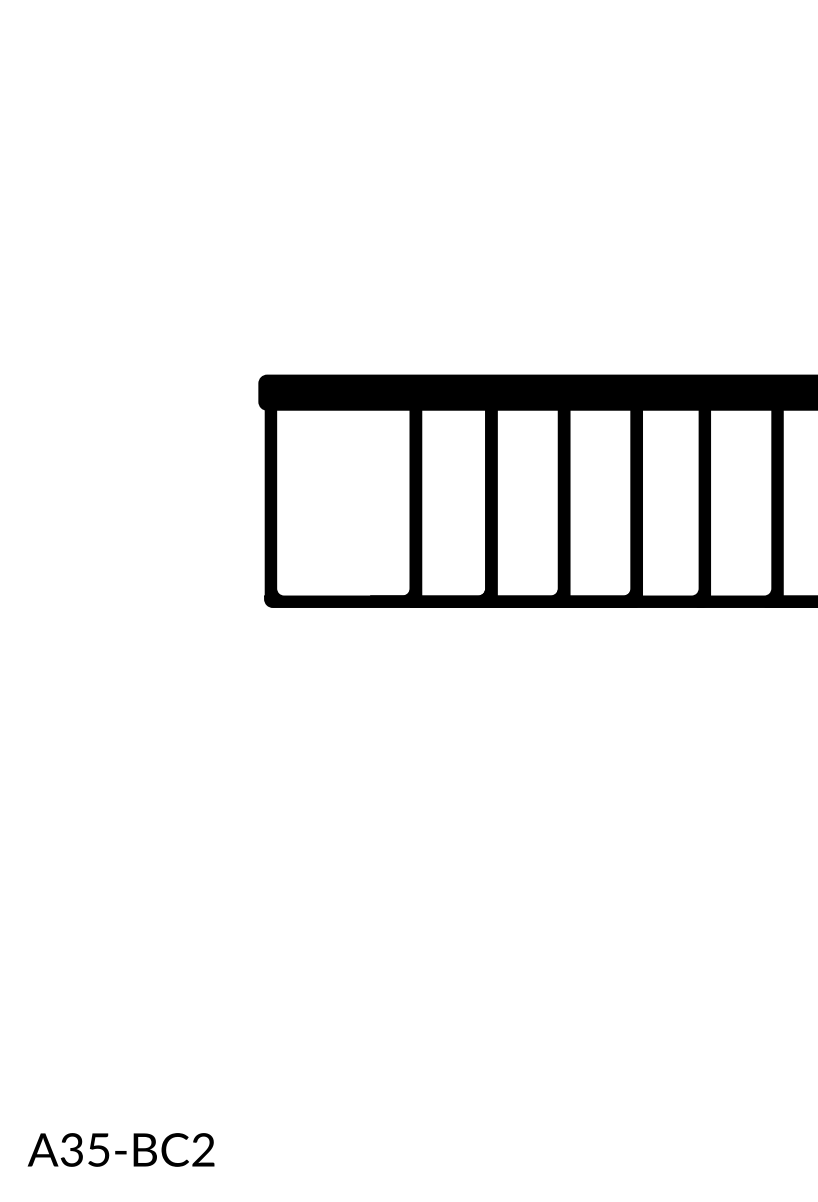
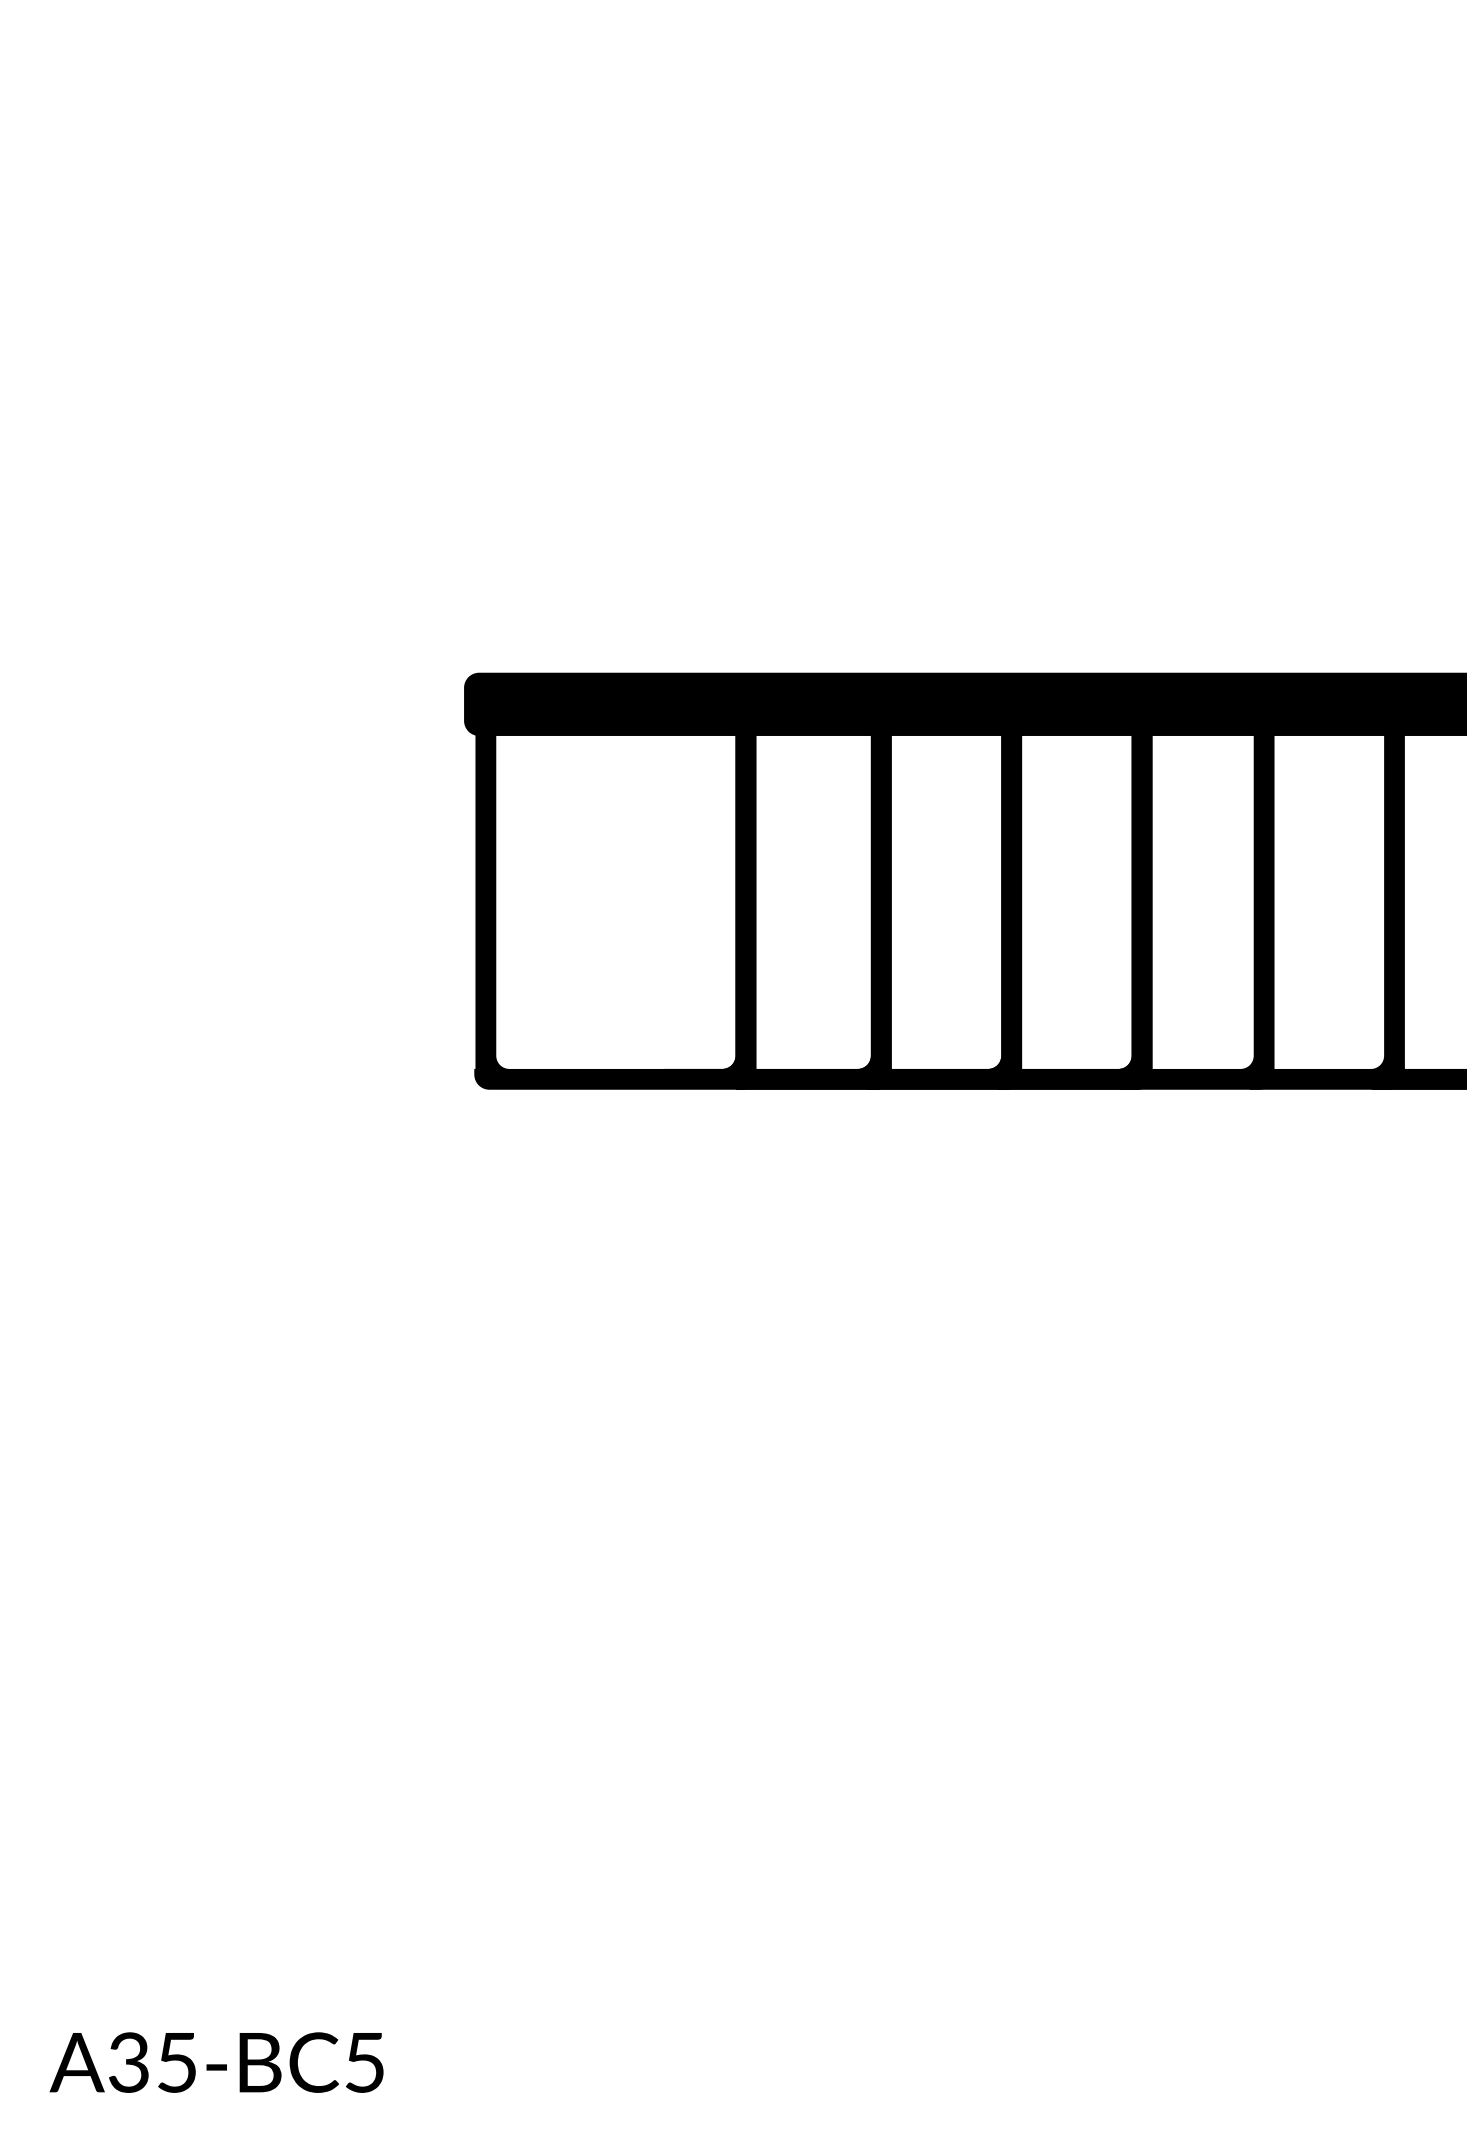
text: (203, 1149) -> (364, 2061), A35-BC2 -> A35-BC5

